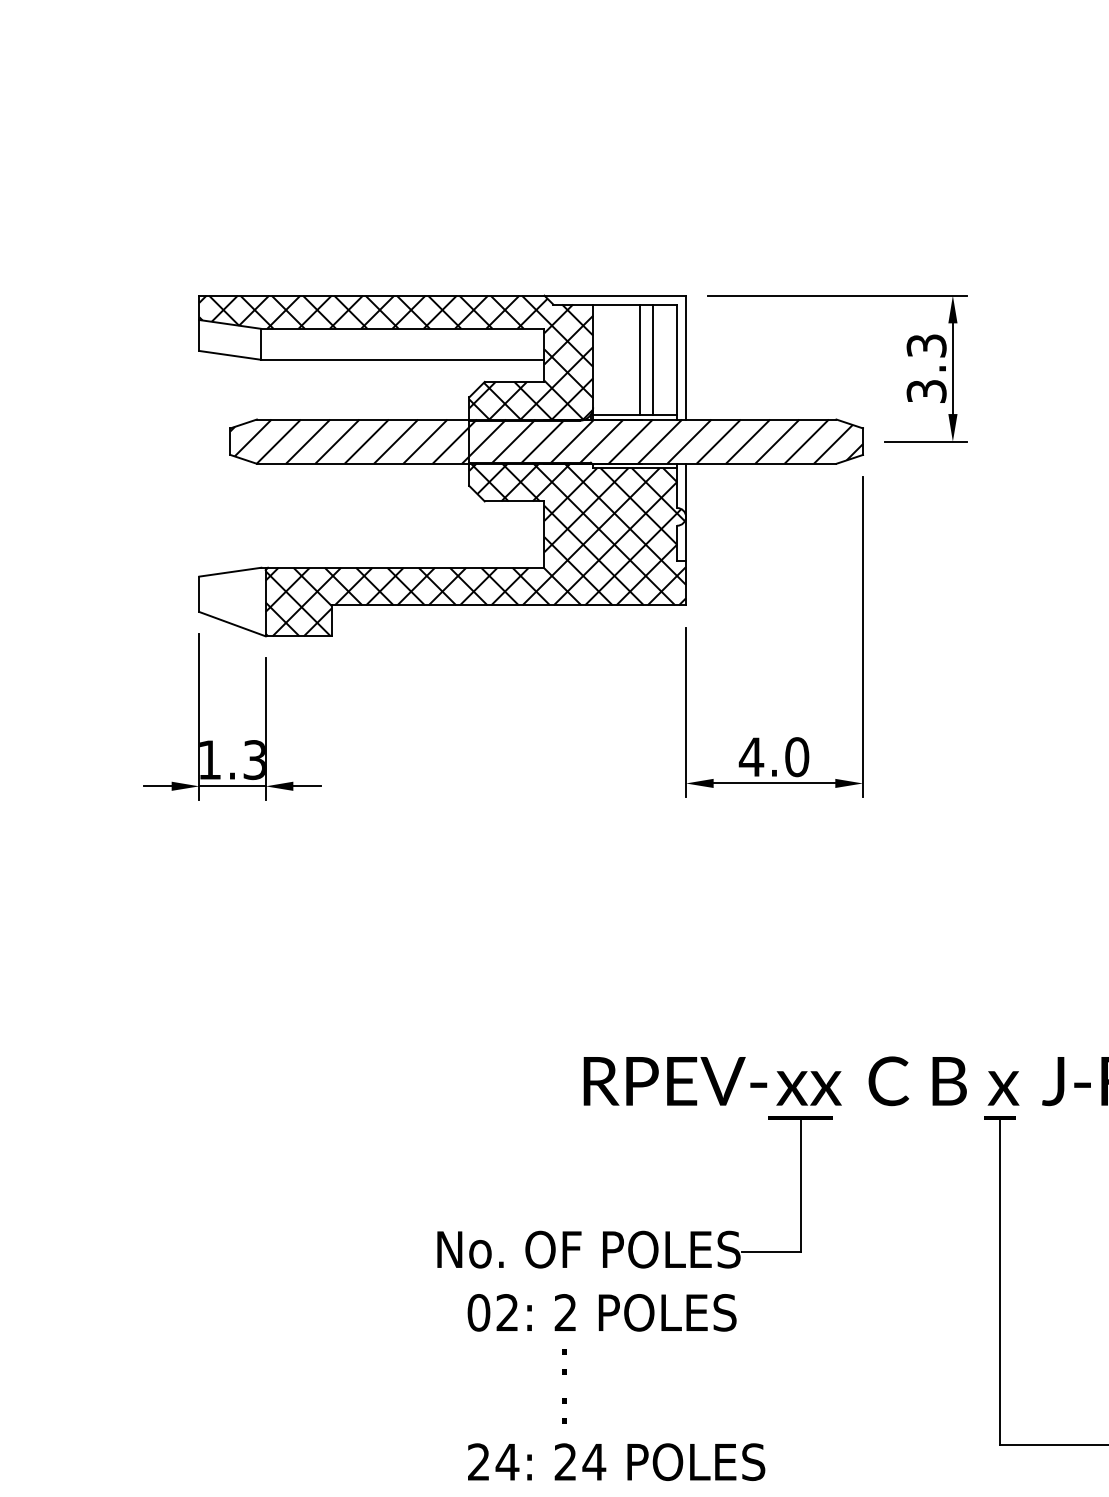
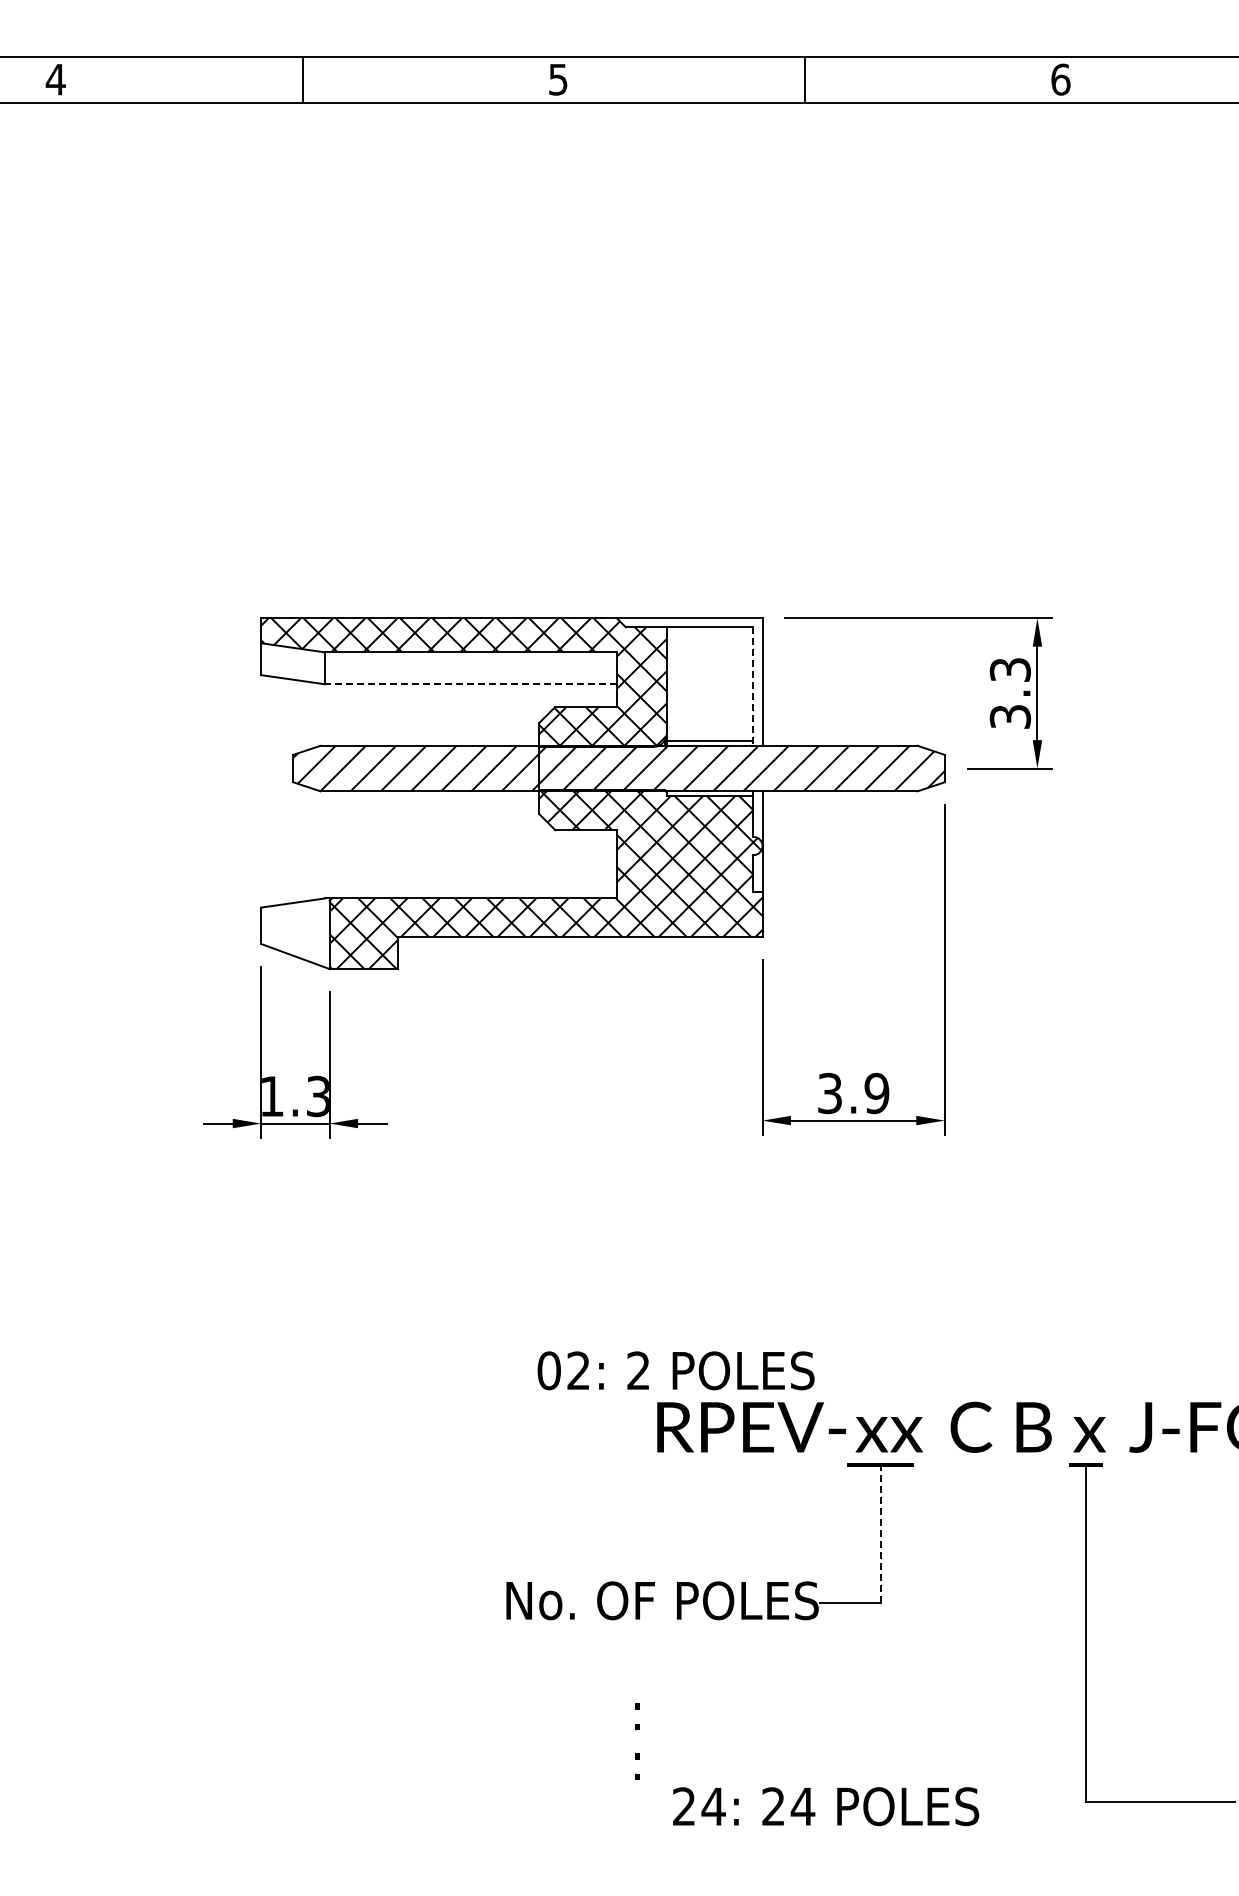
line: (402, 360) -> (470, 684), solid -> dashed
line: (639, 360) -> (714, 684), removed
line: (652, 360) -> (728, 684), removed
line: (677, 362) -> (753, 687), solid -> dashed
text: (774, 757) -> (853, 1093), 4.0 -> 3.9
line: (800, 1184) -> (880, 1533), solid -> dashed
text: (601, 1312) -> (675, 1370), moved
text: (617, 1462) -> (826, 1806), moved

